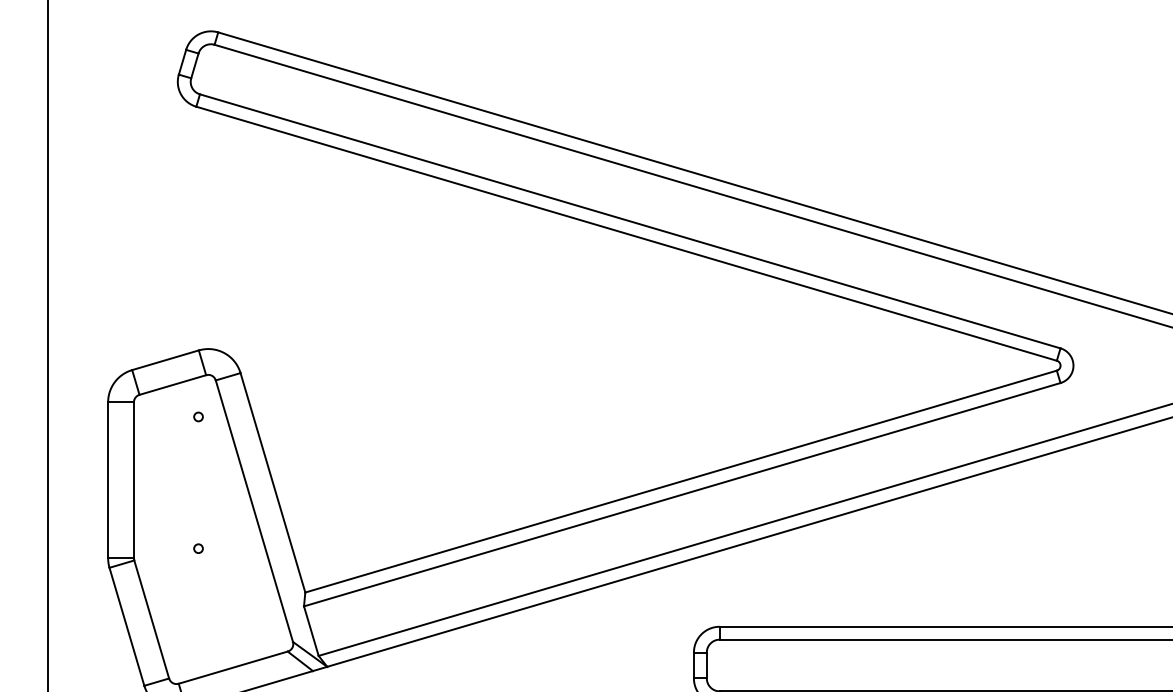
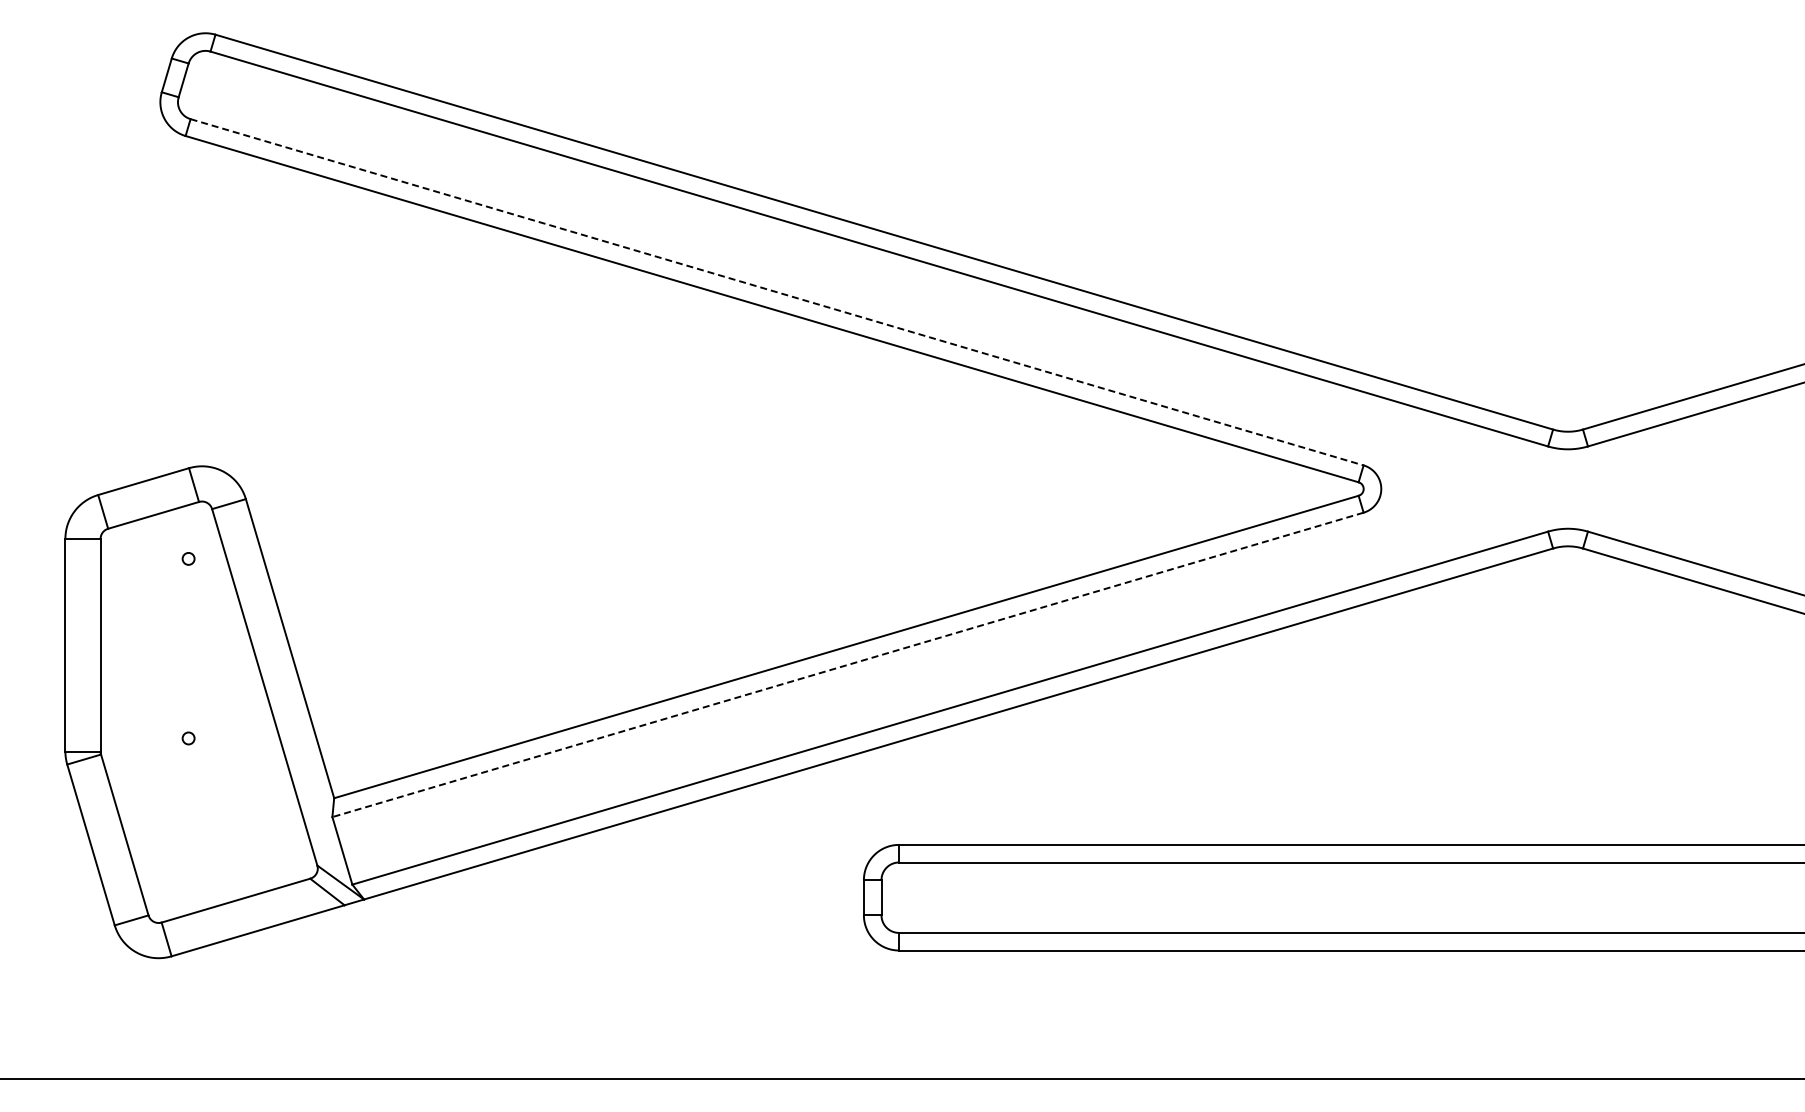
line: (630, 221) -> (777, 292), solid -> dashed
line: (682, 494) -> (848, 664), solid -> dashed

